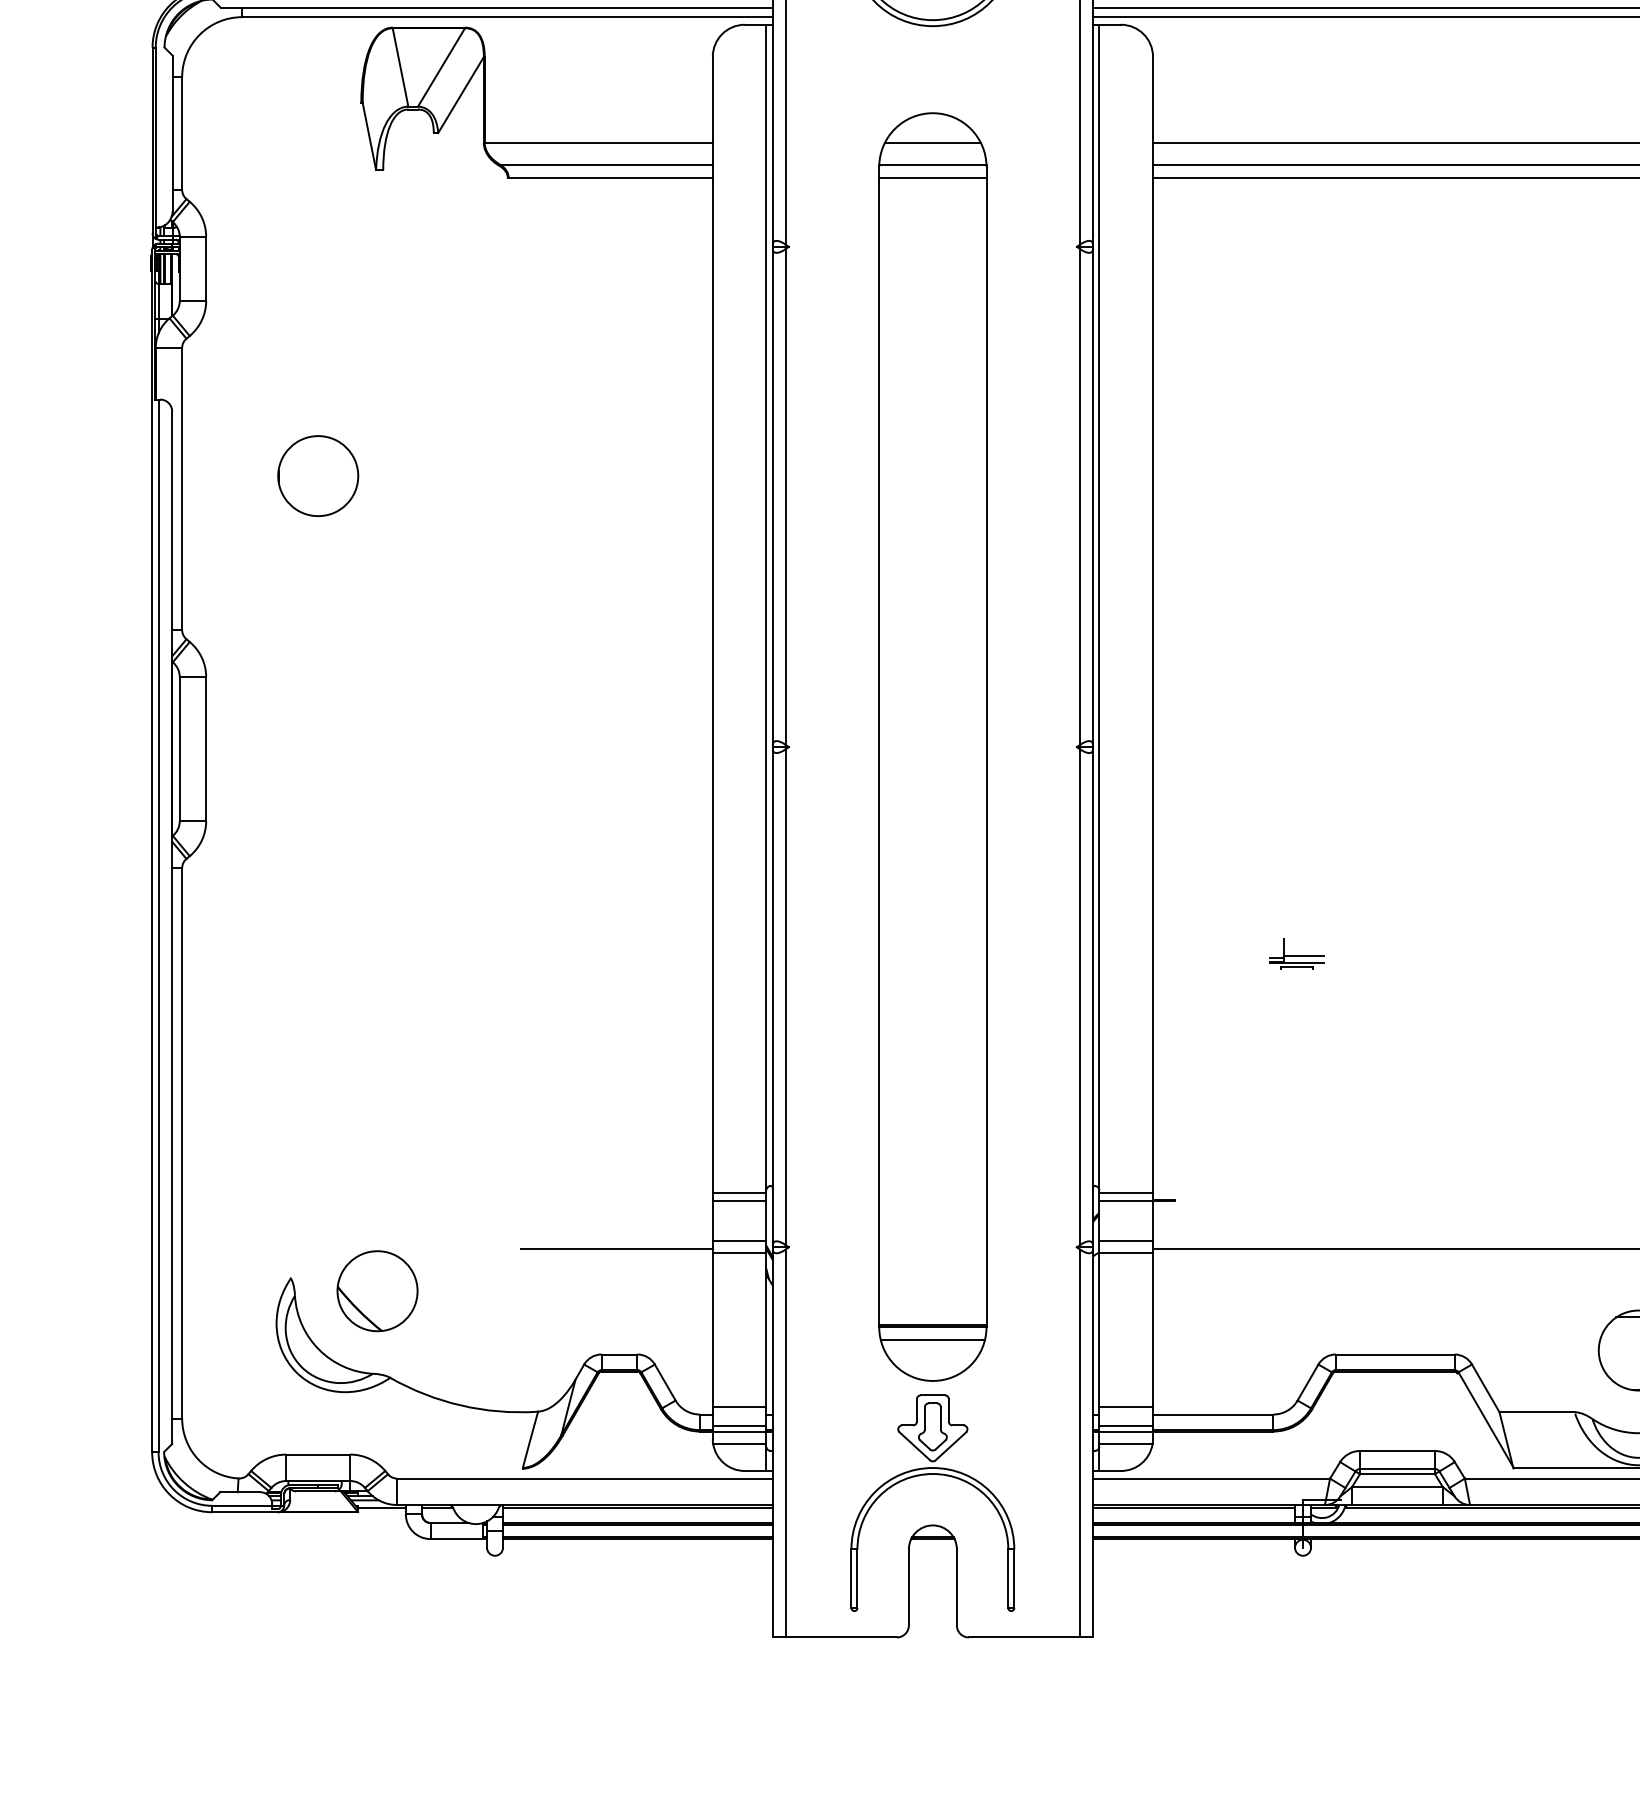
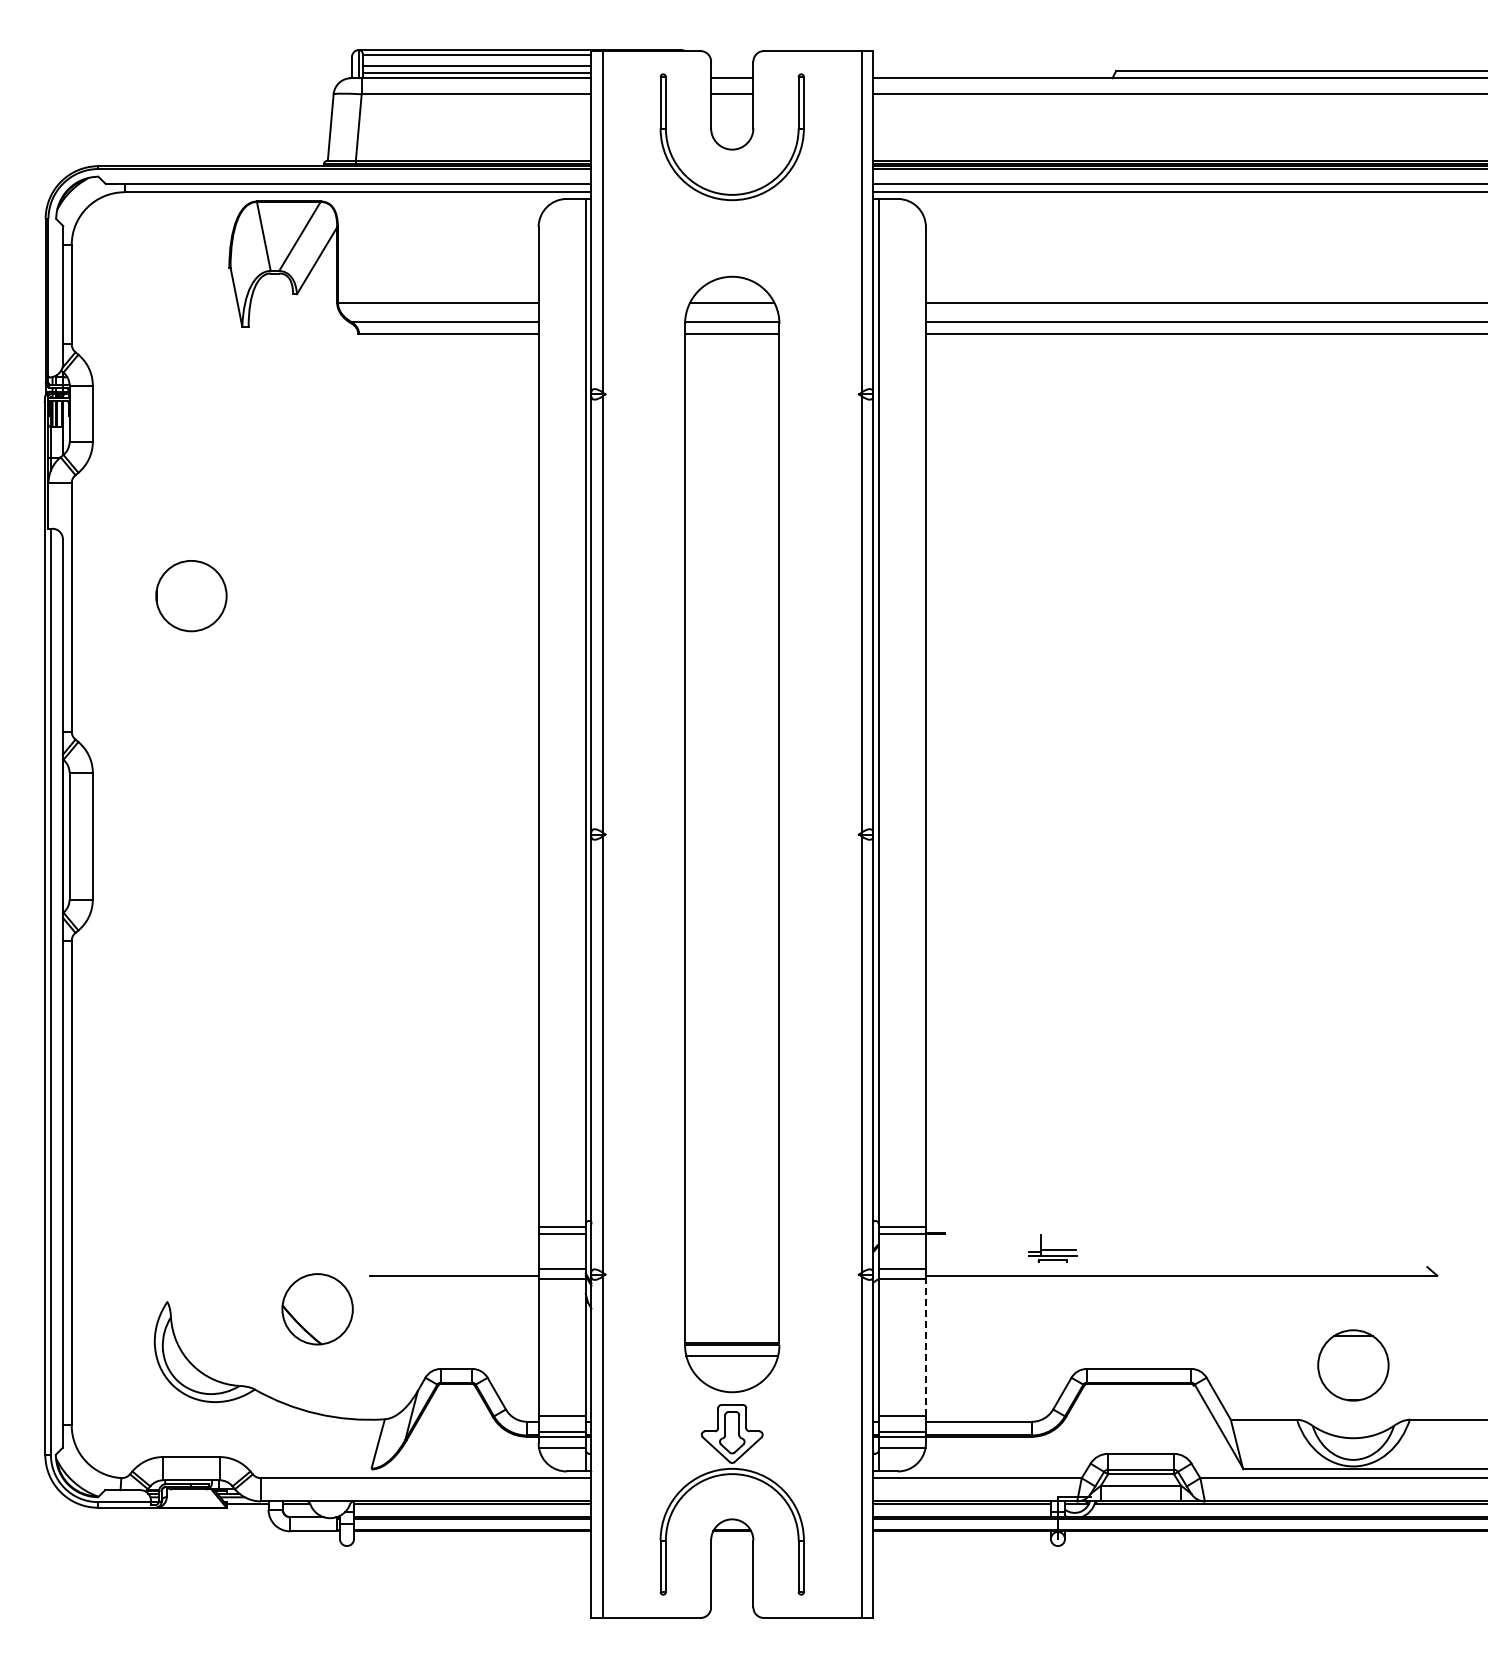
part: (1296, 953) -> (1052, 1248), moved
part: (377, 1291) -> (317, 1309), moved
line: (1152, 1328) -> (925, 1346), solid -> dashed

